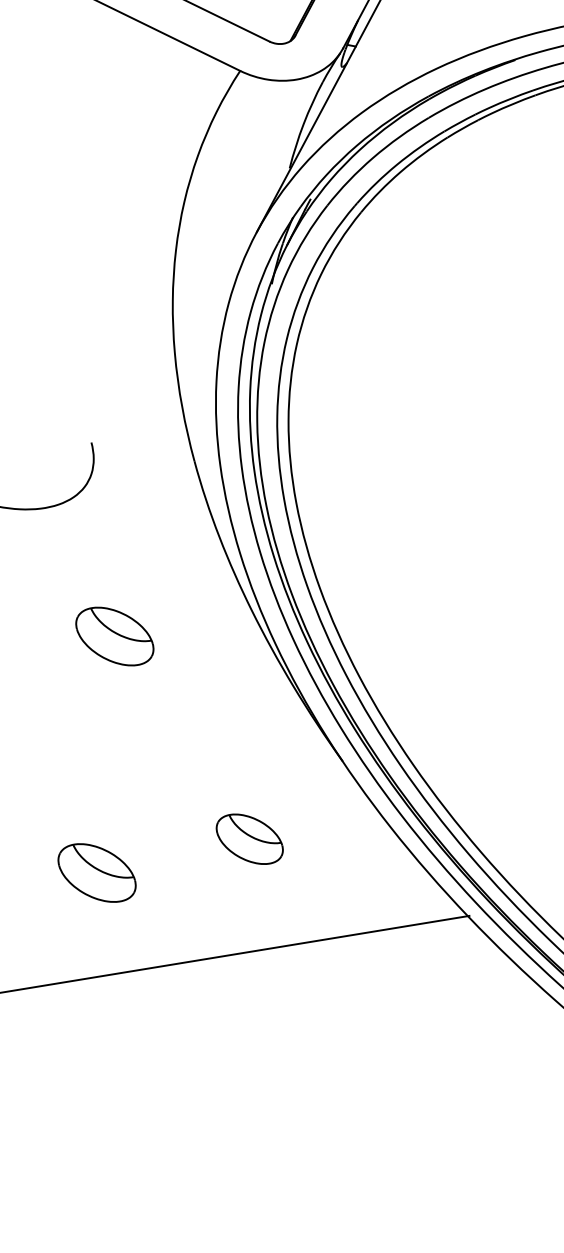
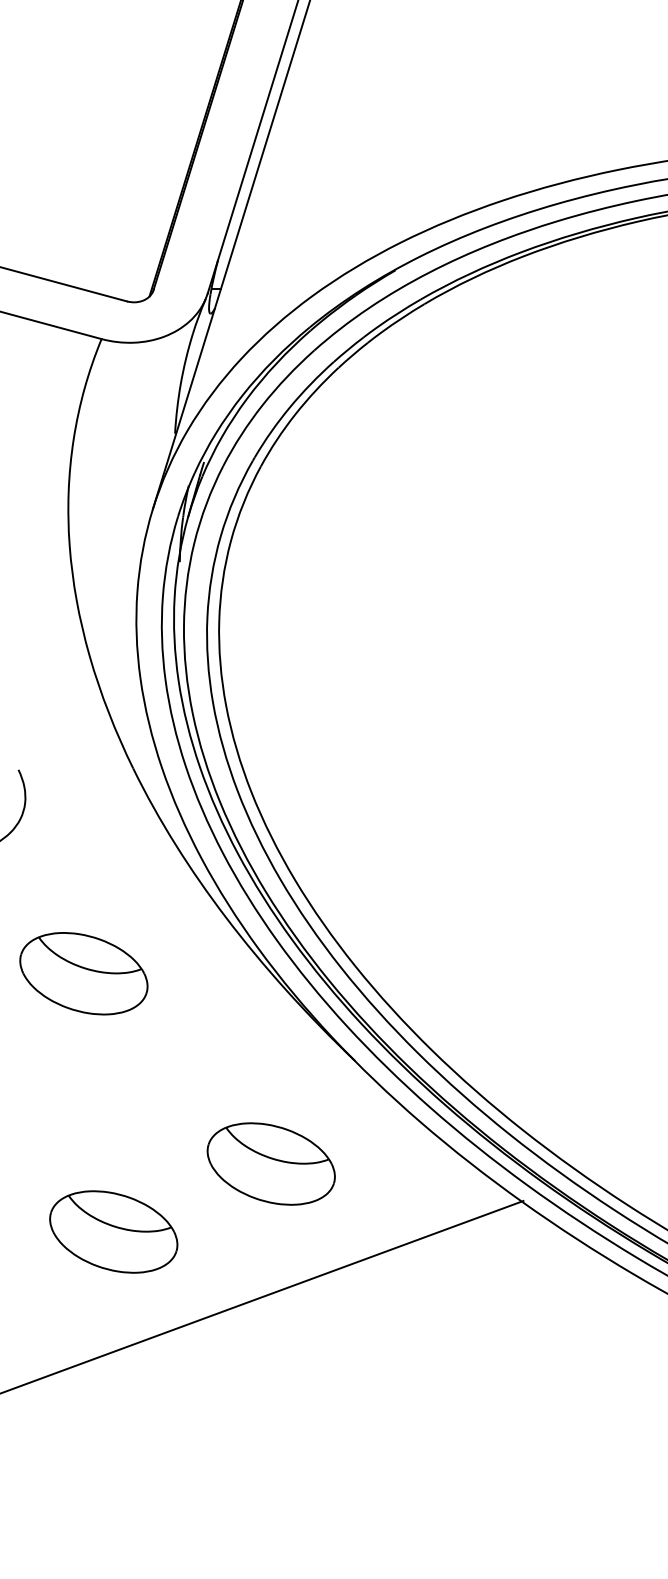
part: (114, 636) -> (83, 973), size x1.43
part: (249, 838) -> (270, 1163), size x1.67
part: (96, 872) -> (113, 1231), size x1.43

